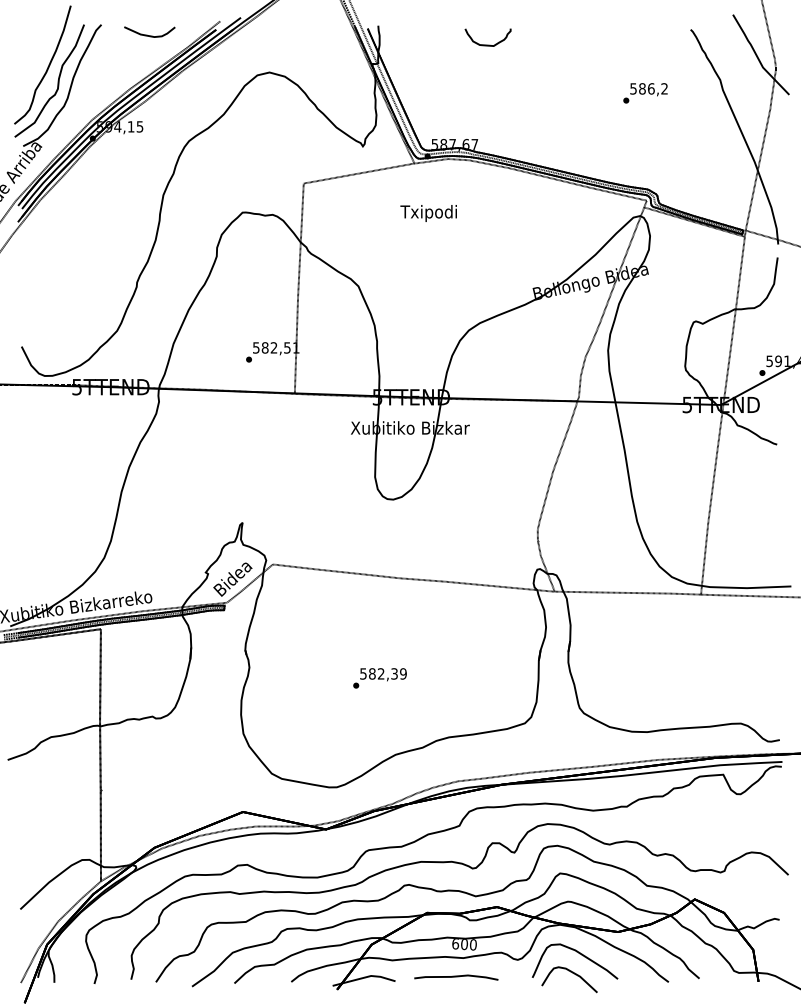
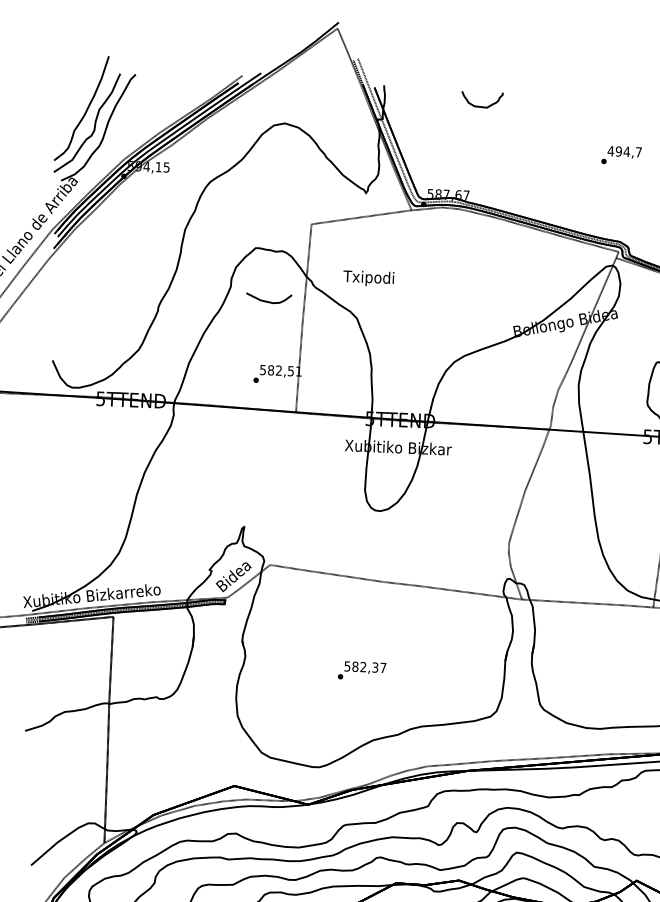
curve: (147, 34) -> (266, 300), moved
text: (648, 88) -> (624, 151), 586,2 -> 494,7
text: (428, 213) -> (368, 278), moved
text: (403, 673) -> (383, 667), 582,39 -> 582,37

